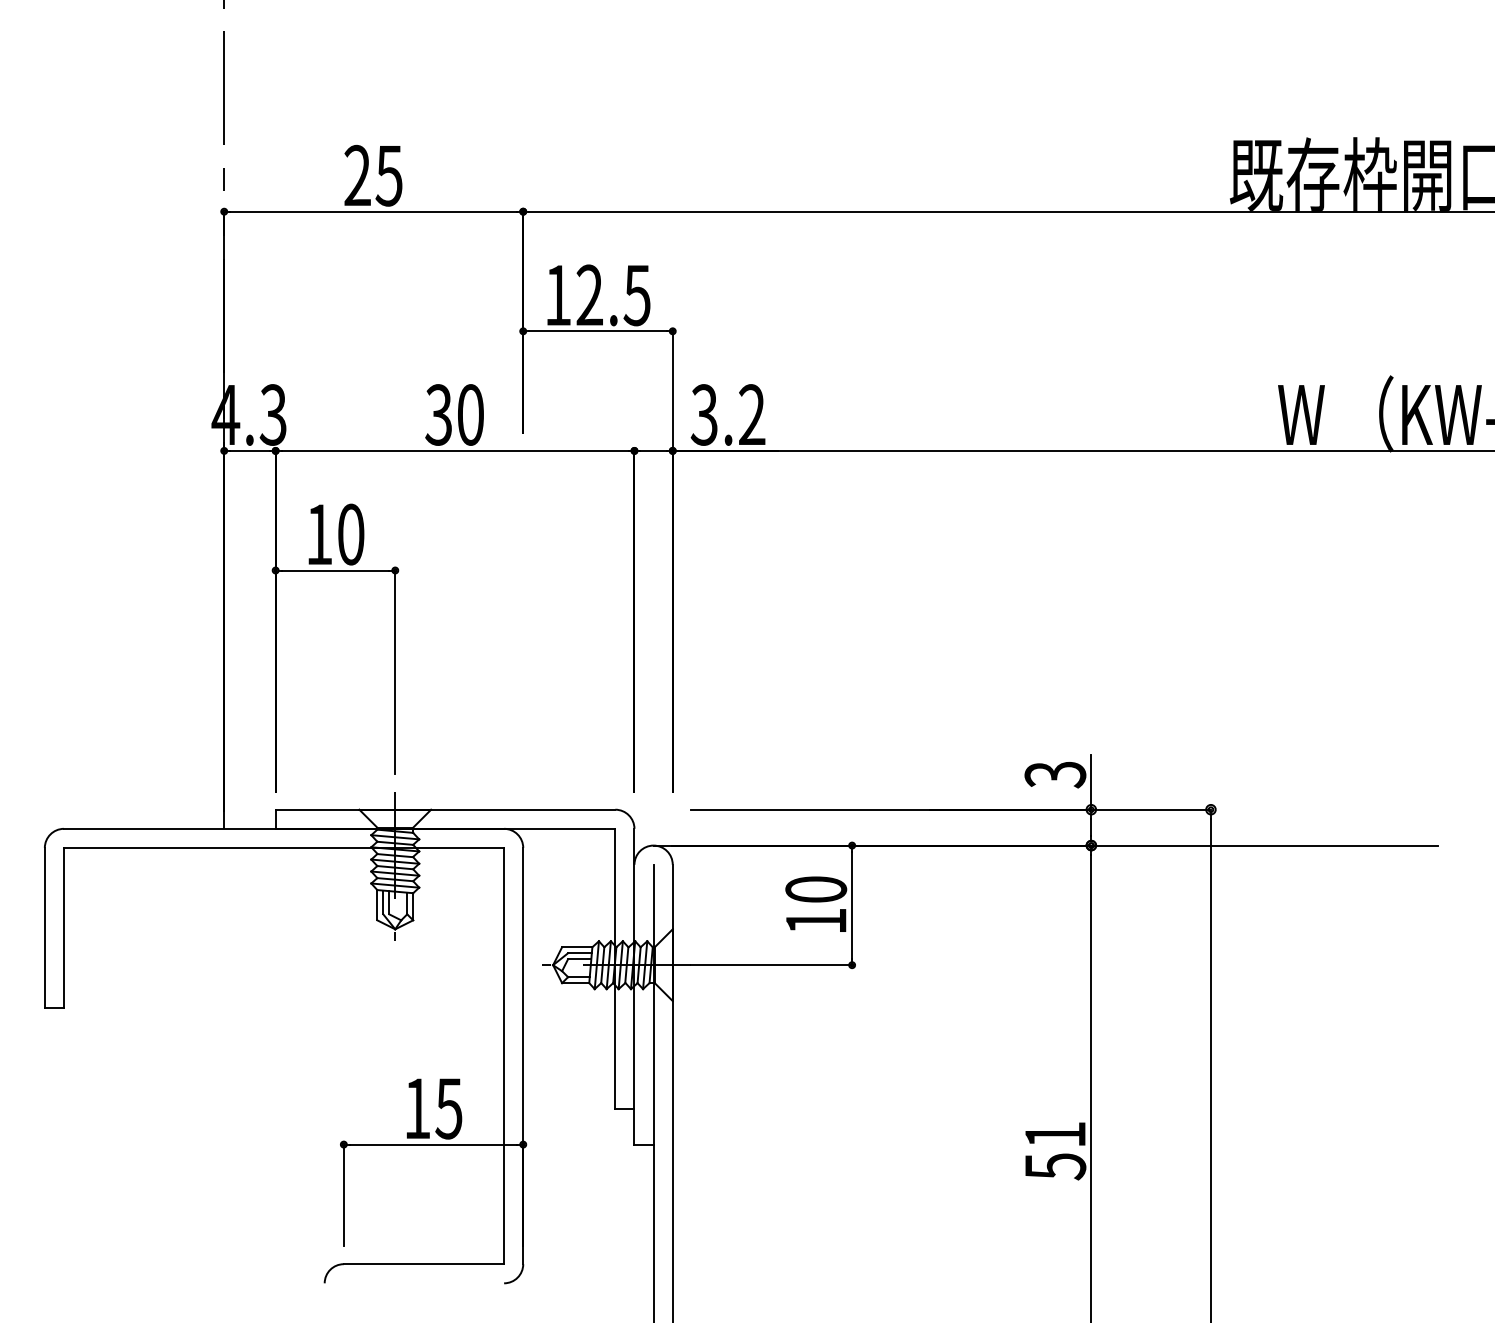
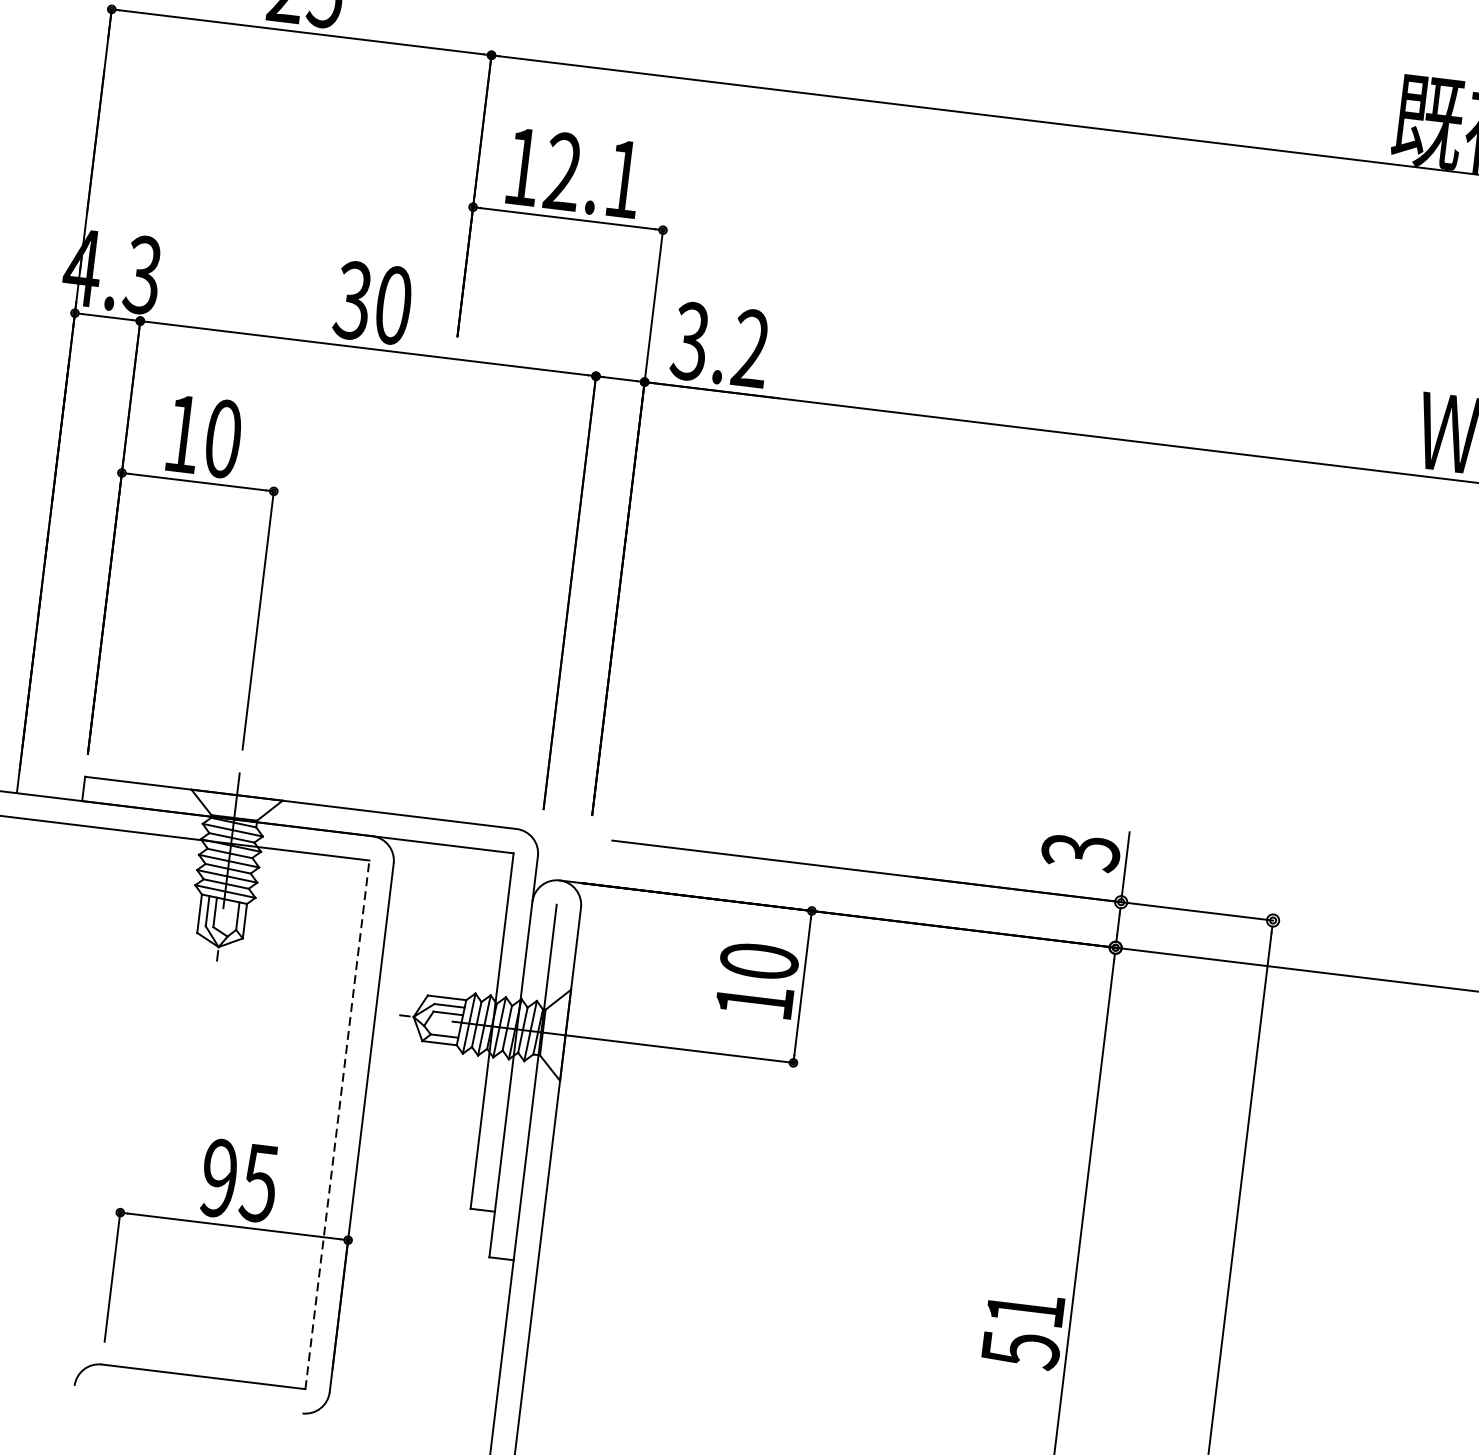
text: (636, 295) -> (622, 179), 12.5 -> 12.1
line: (504, 1055) -> (338, 1124), solid -> dashed
text: (417, 1108) -> (219, 1178), 15 -> 95

